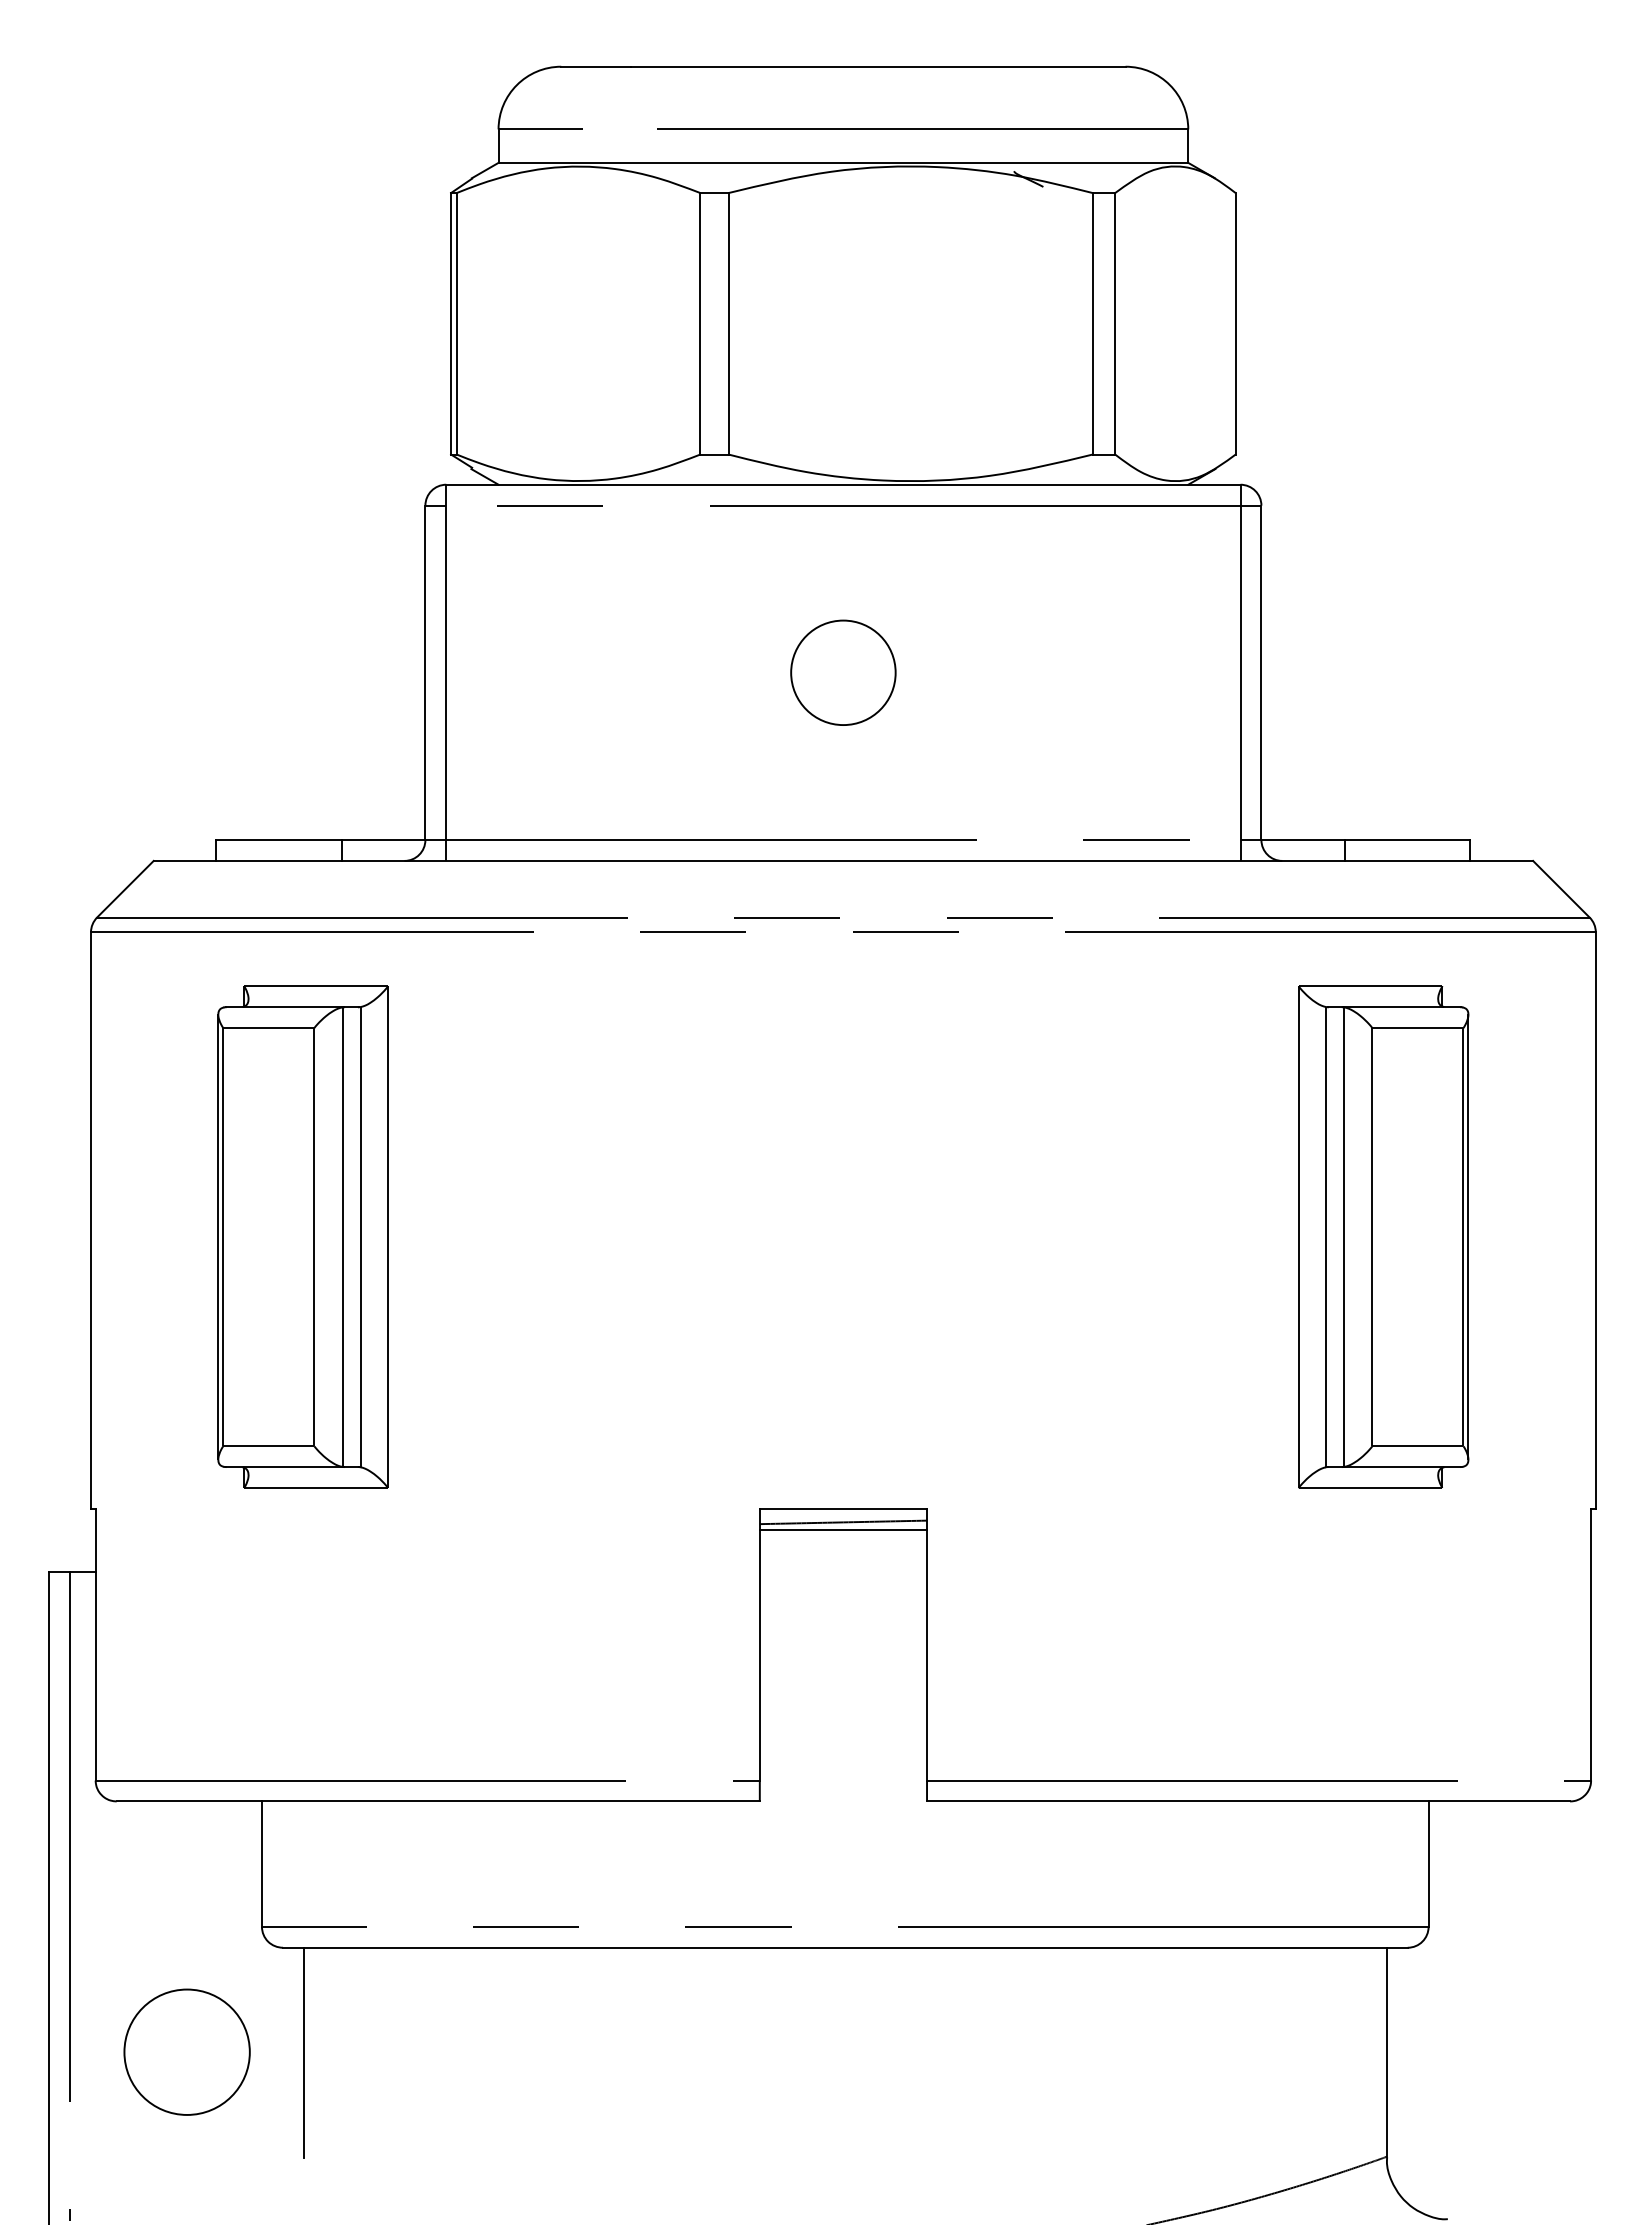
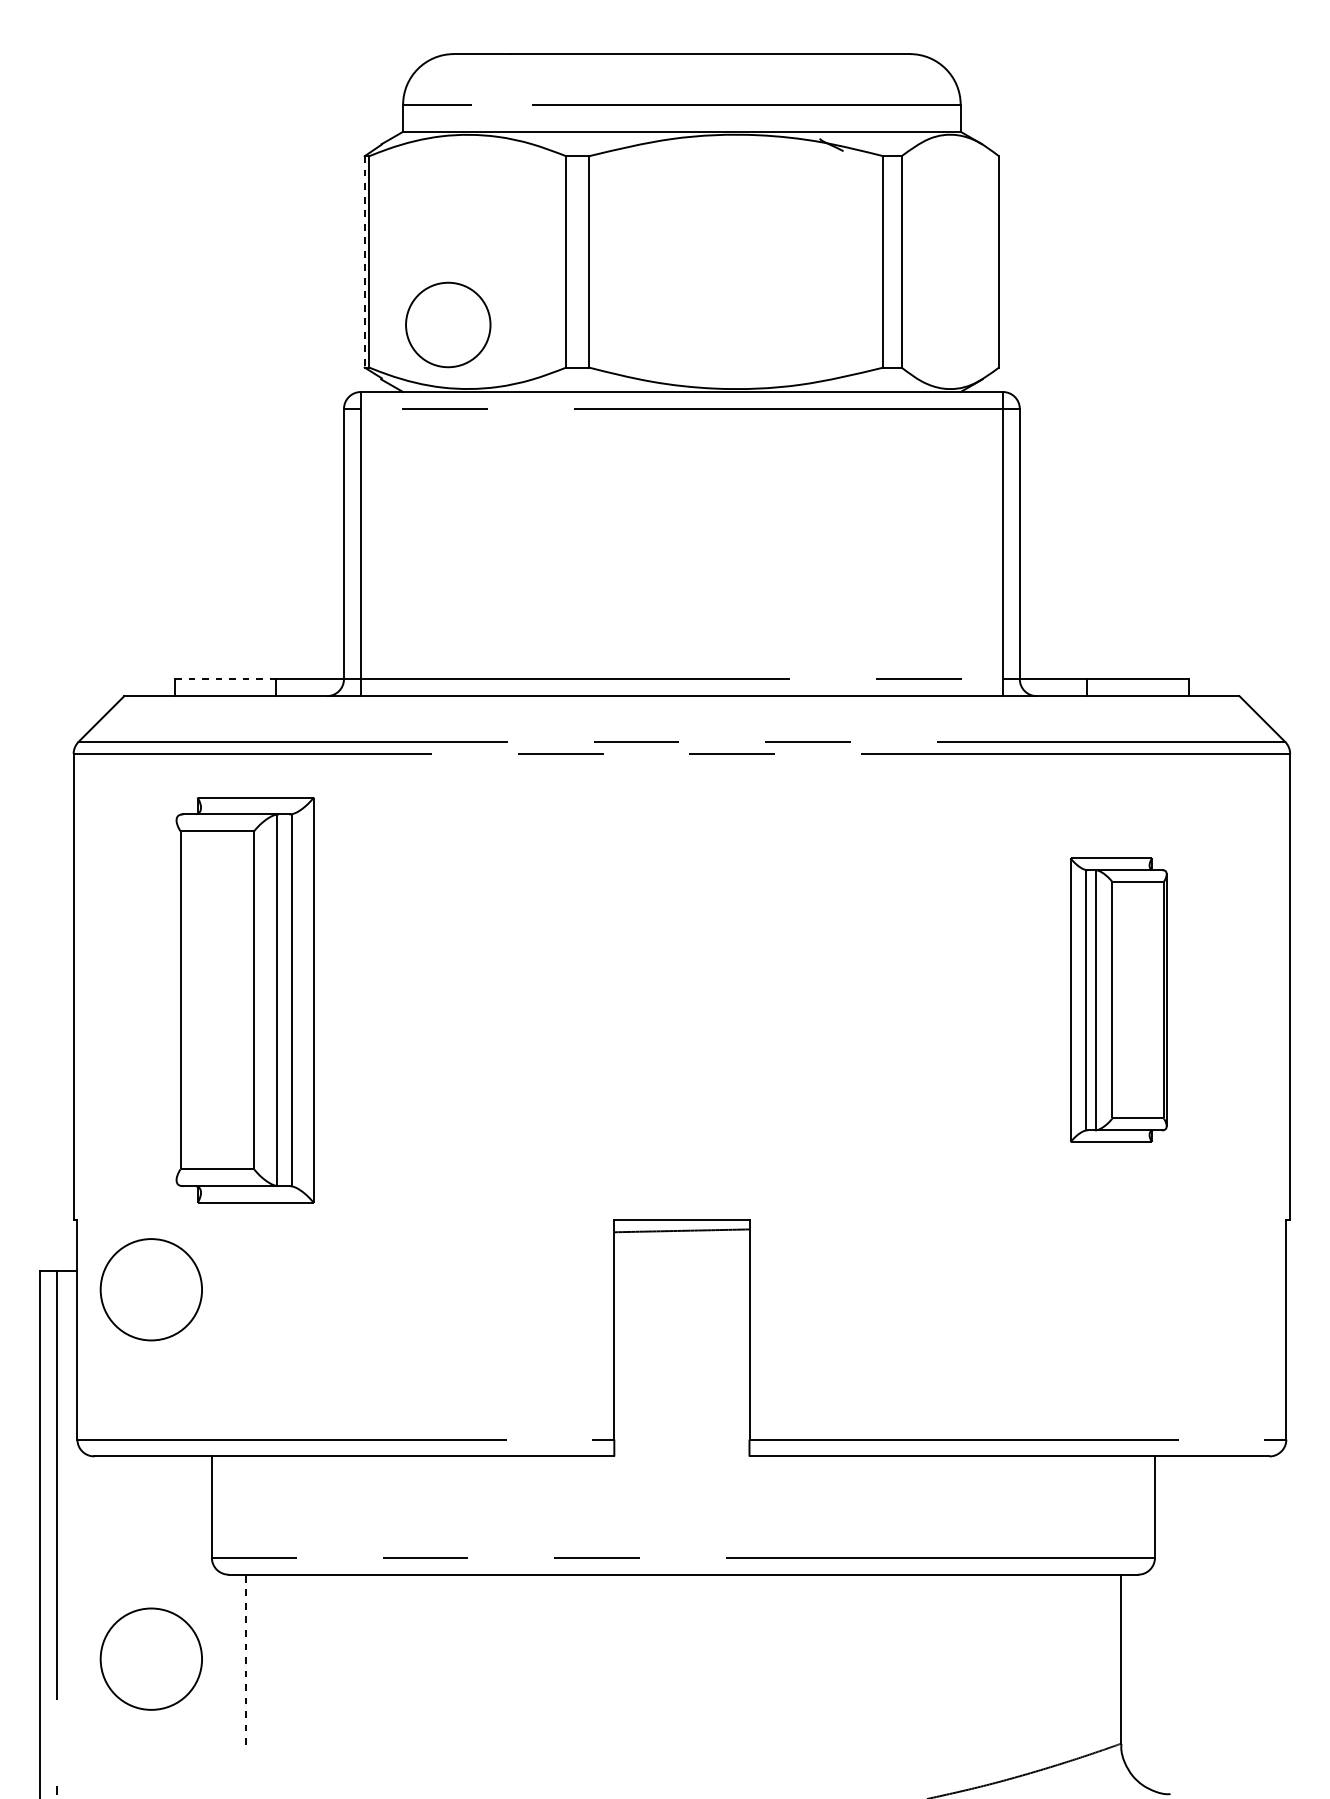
line: (451, 323) -> (365, 261), solid -> dashed
circle: (843, 672) -> (448, 324), moved
line: (279, 840) -> (226, 679), solid -> dashed
line: (218, 1236) -> (176, 999), removed
part: (1383, 1236) -> (1118, 999), size x0.7
line: (843, 1529) -> (681, 1236), removed
circle: (186, 1594) -> (150, 1289), added
line: (304, 2052) -> (246, 1659), solid -> dashed

